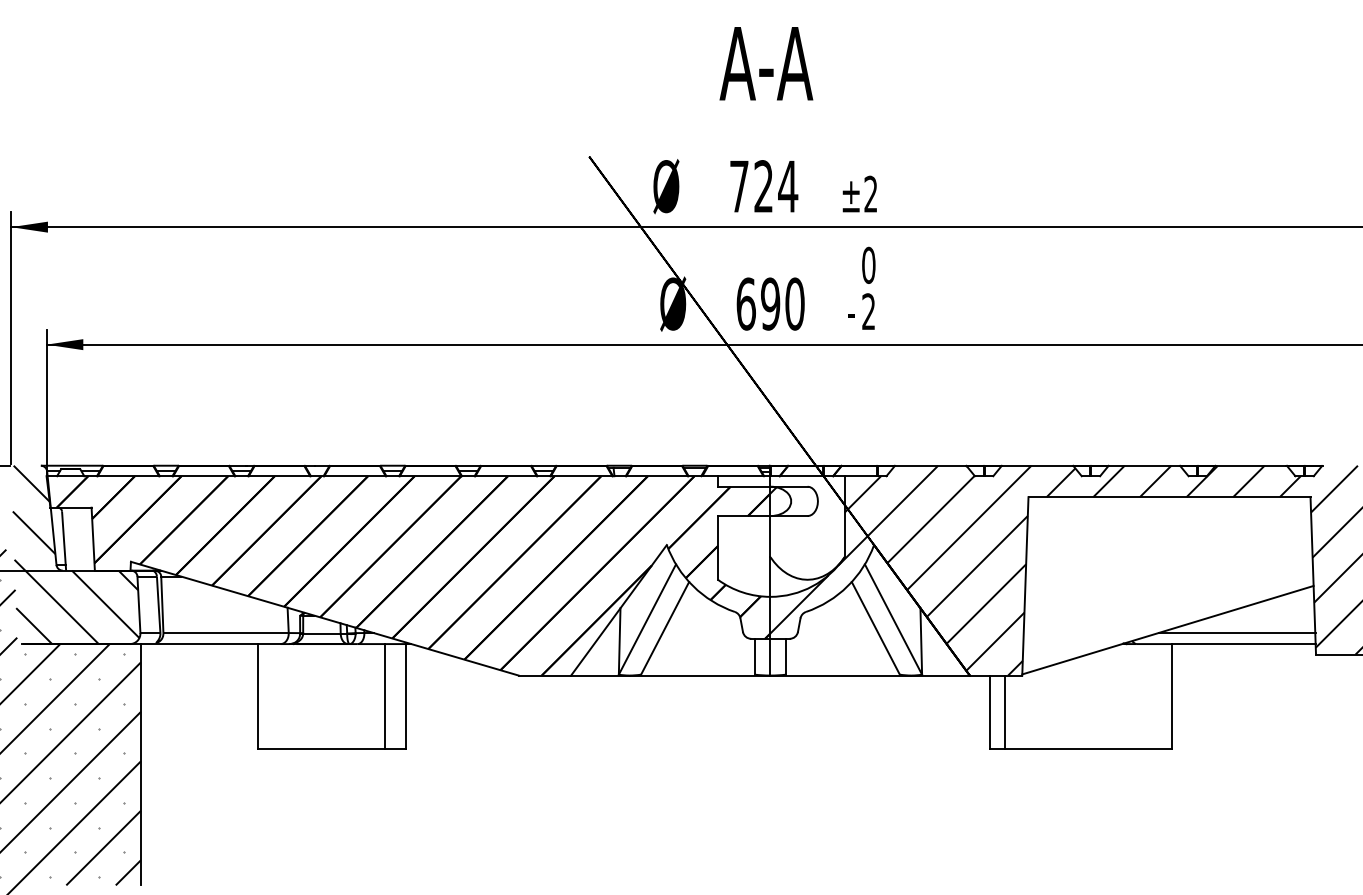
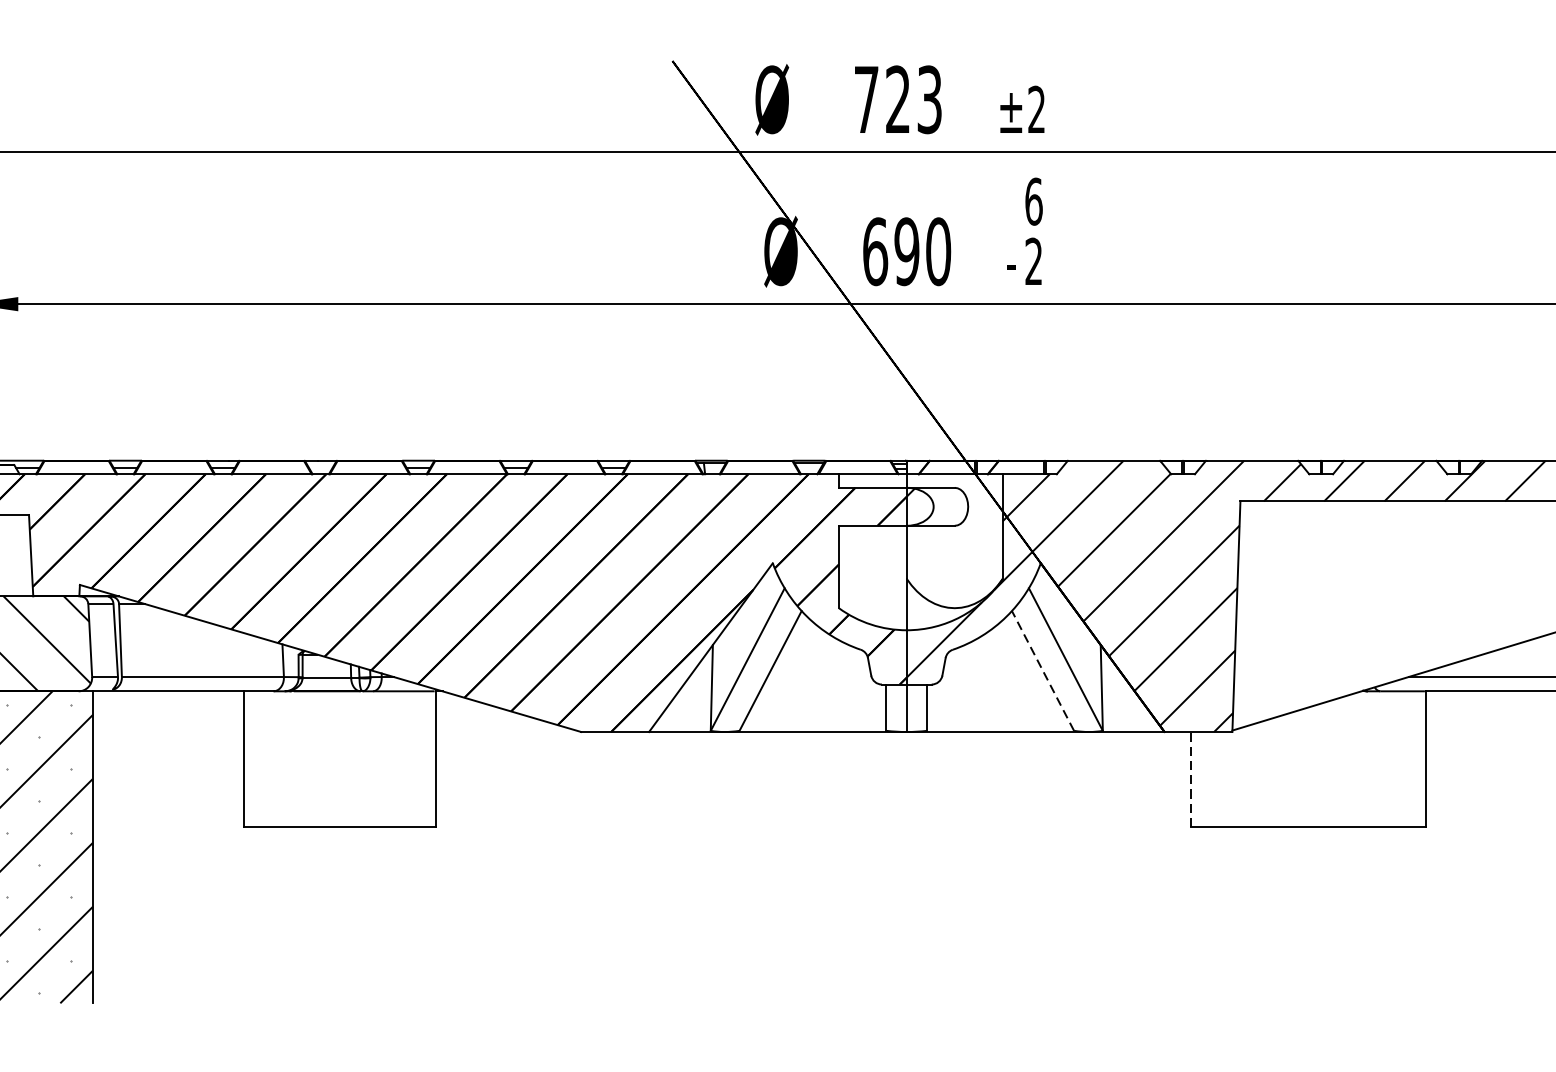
text: (788, 186) -> (930, 99), 724 -> 723
text: (868, 264) -> (1033, 200), 0 -> 6
line: (875, 627) -> (1042, 669), solid -> dashed
line: (384, 696) -> (407, 759), removed
line: (1005, 711) -> (1210, 778), removed
line: (990, 712) -> (1191, 779), solid -> dashed

